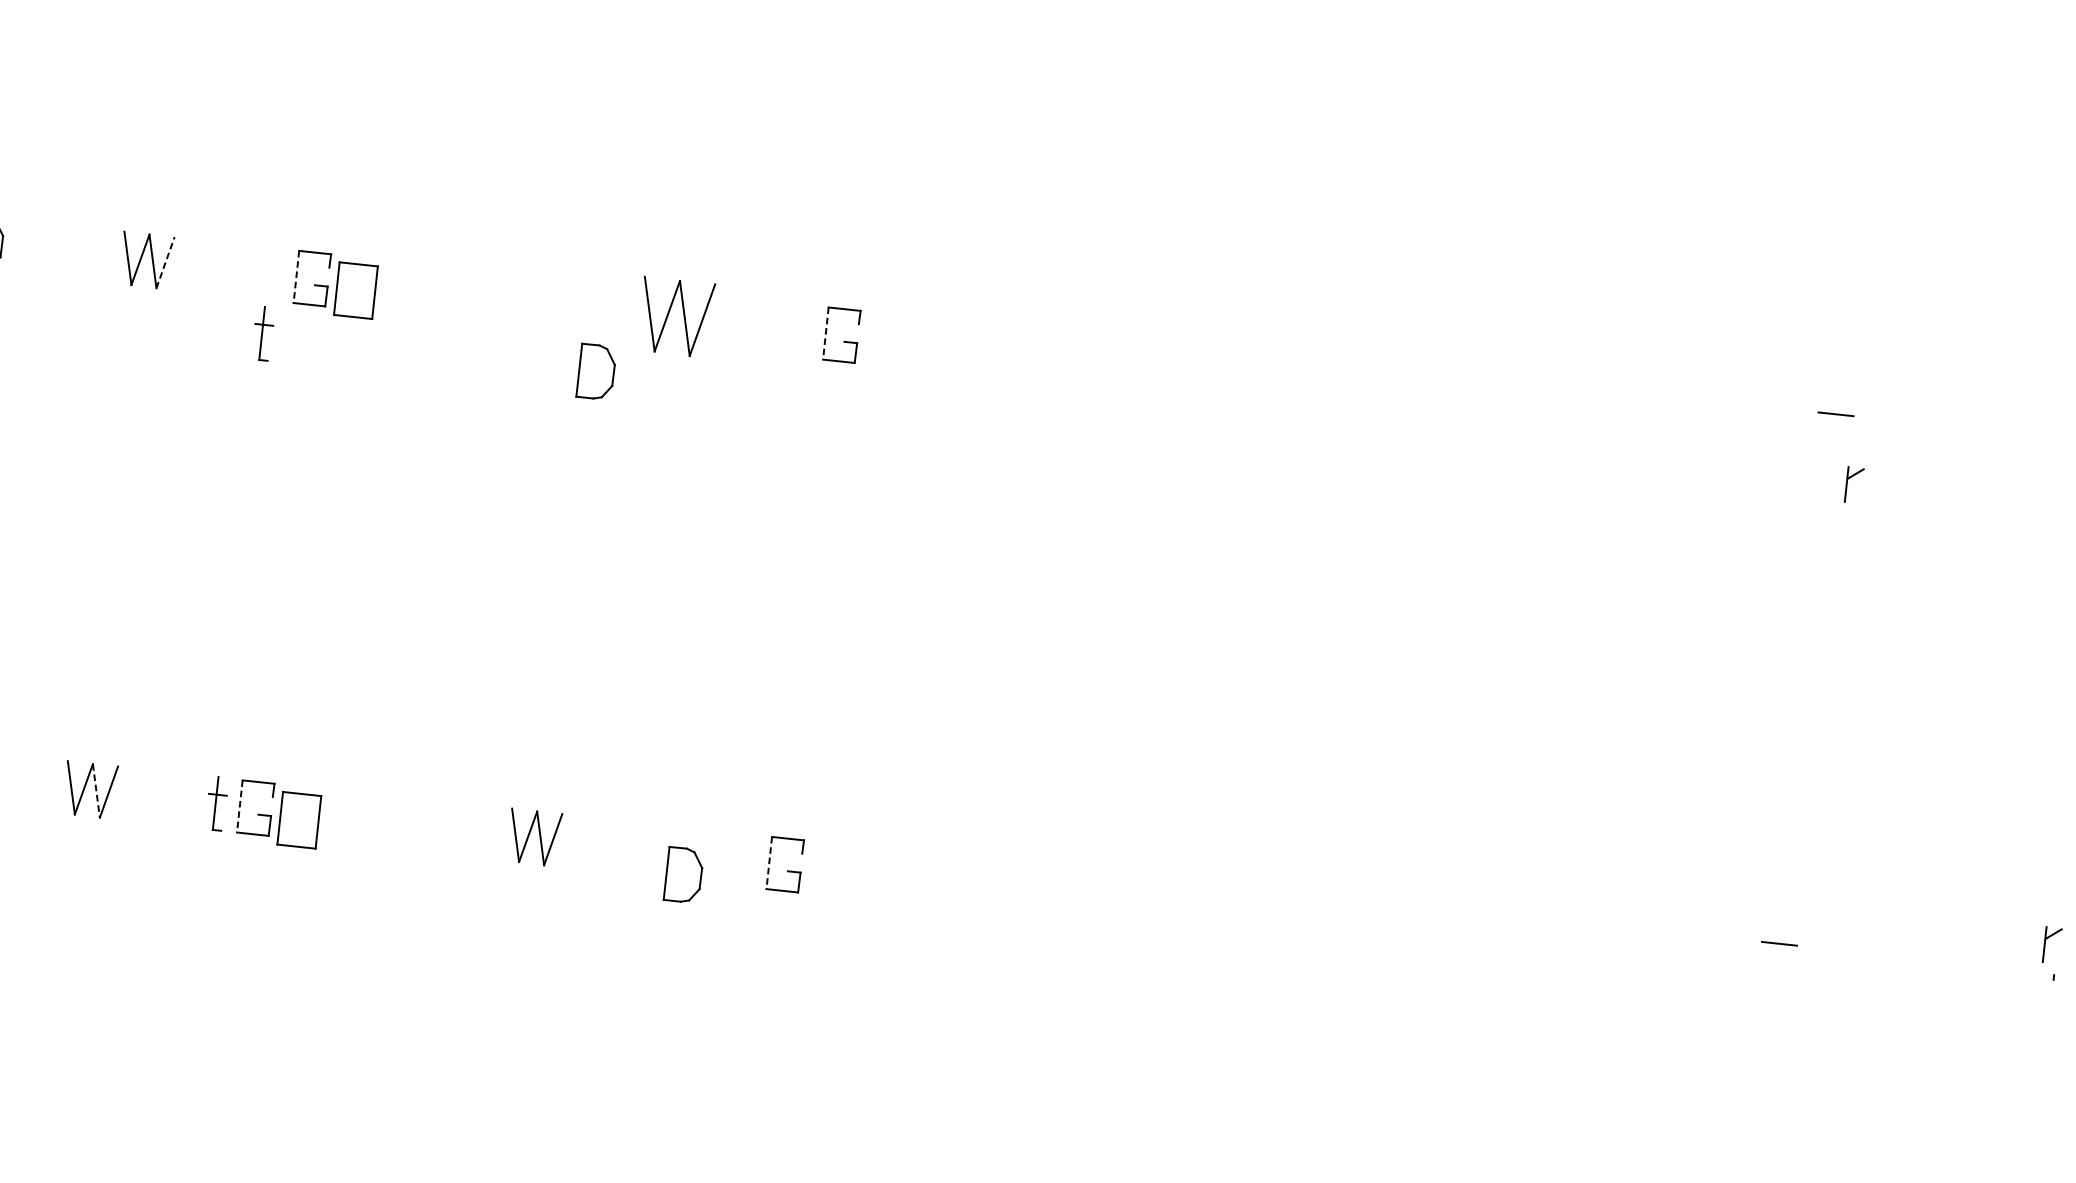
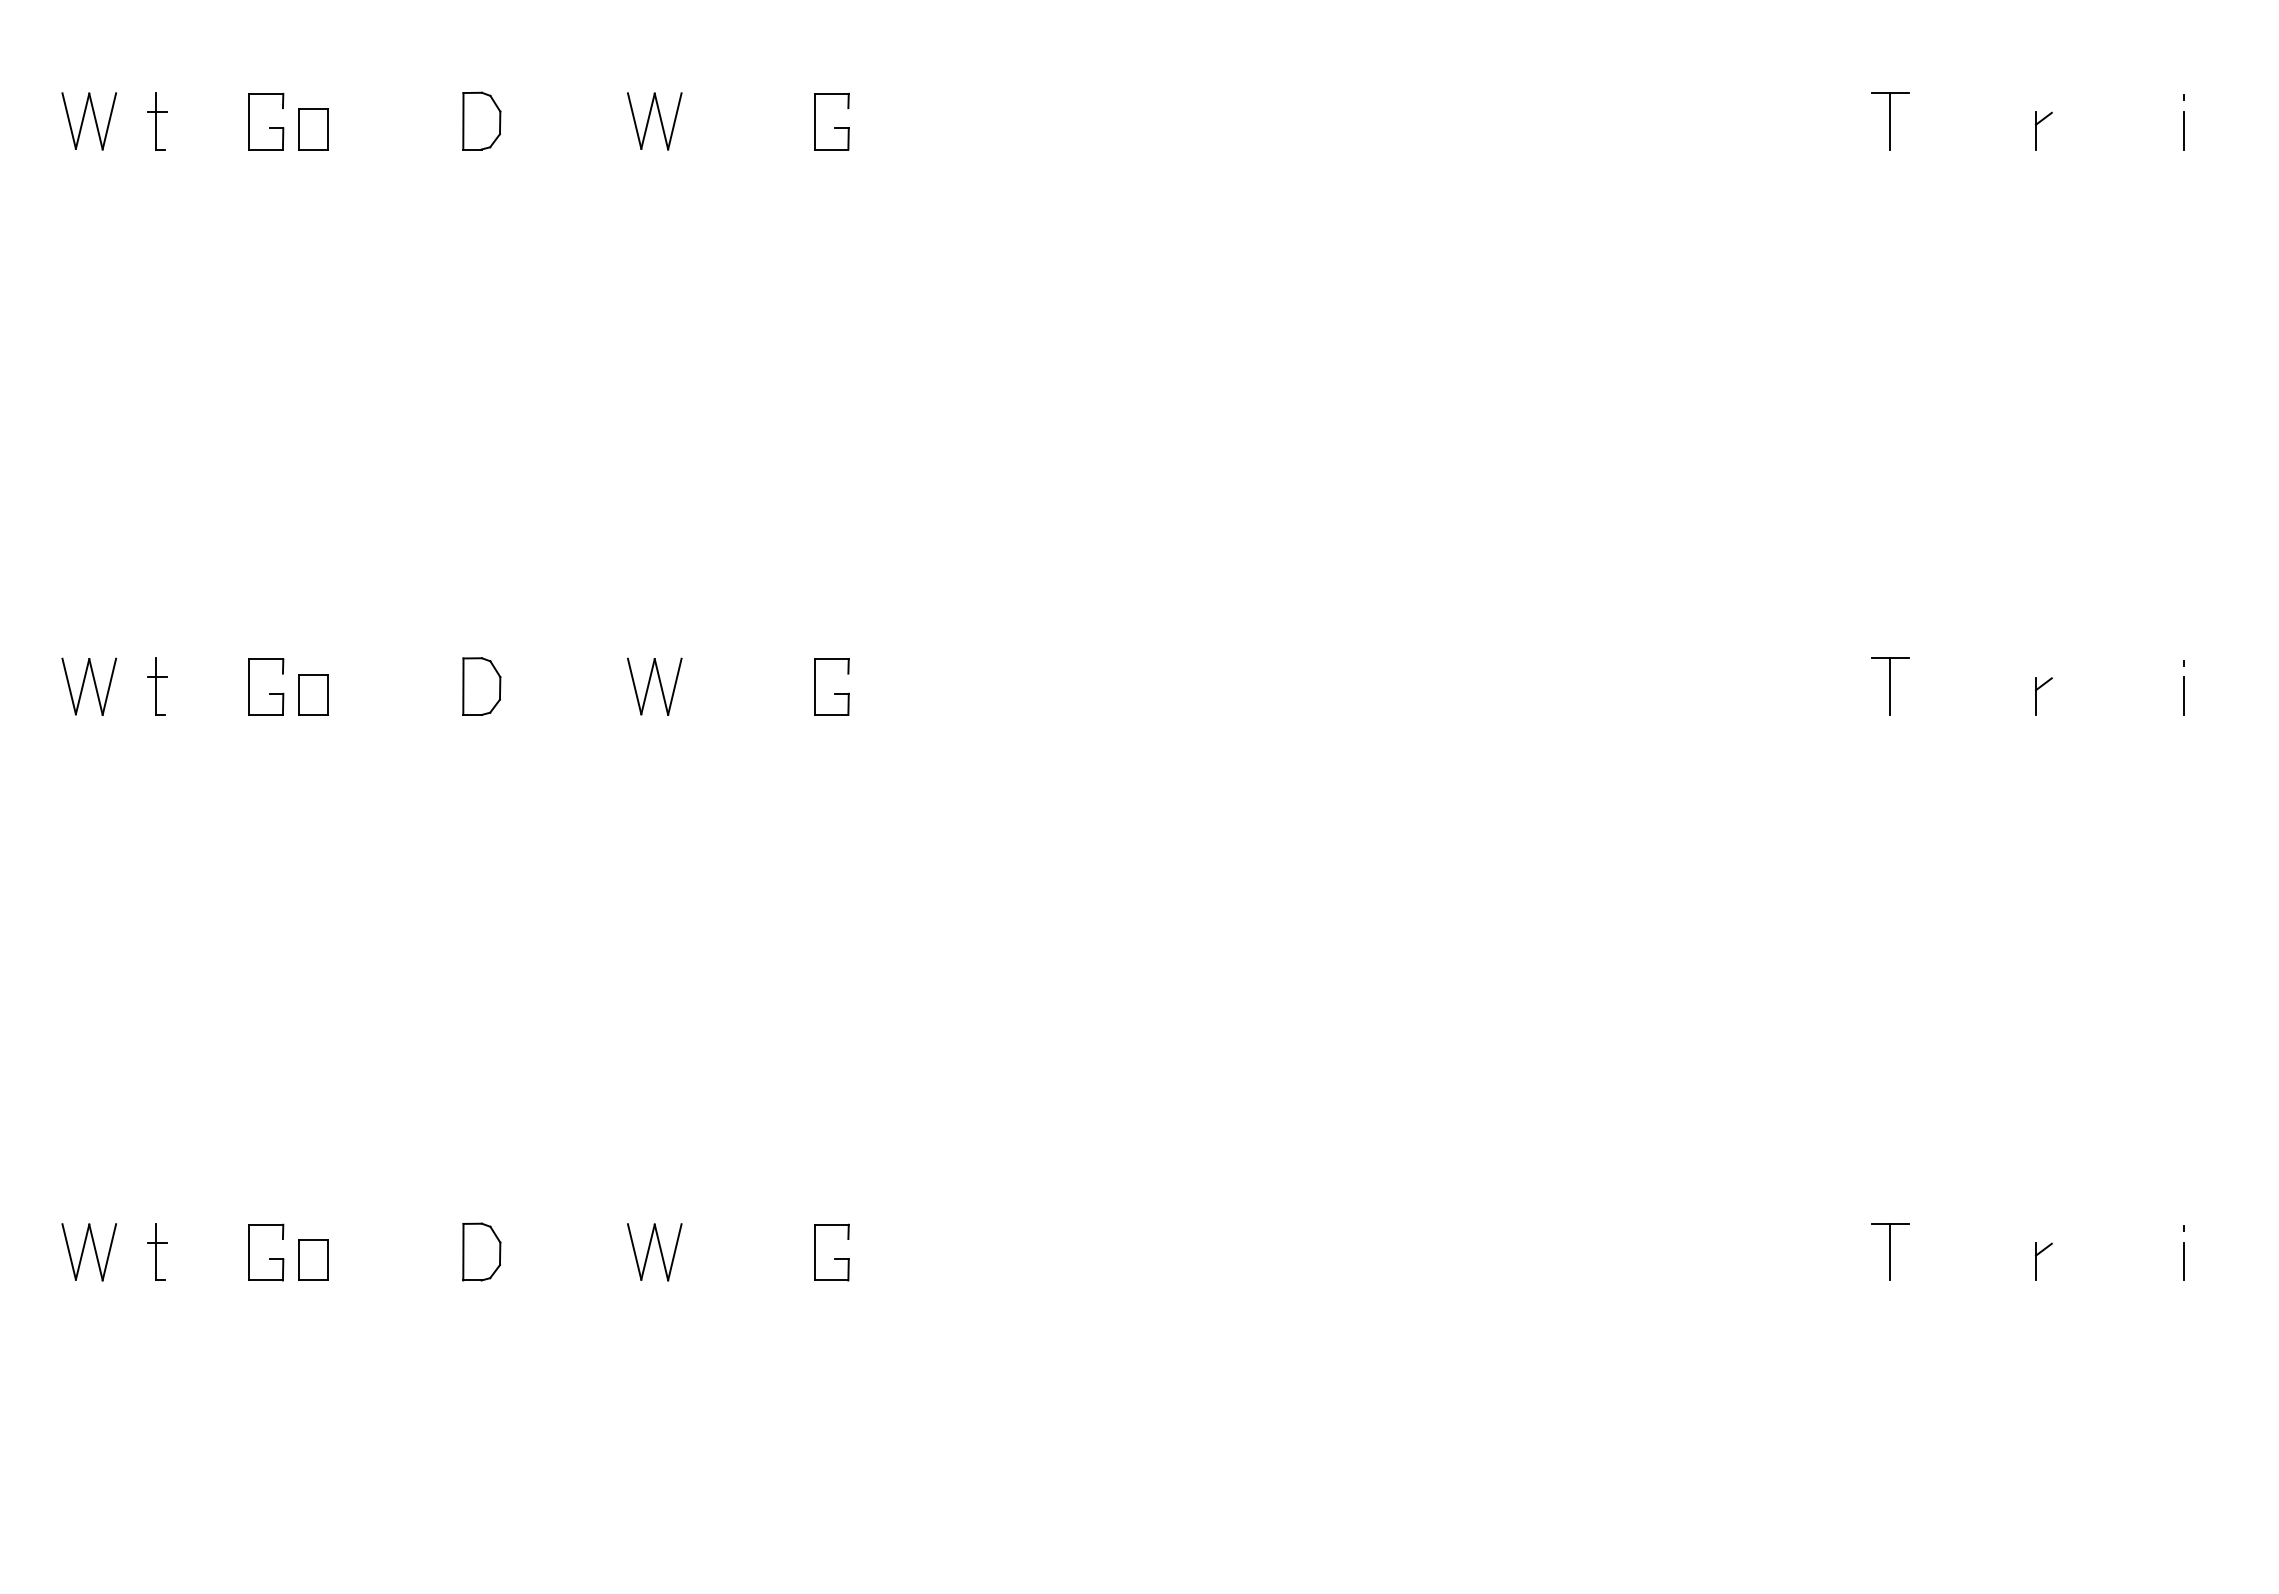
line: (165, 262) -> (109, 686), dashed -> solid
line: (296, 277) -> (249, 687), dashed -> solid
part: (355, 290) -> (313, 694), size x0.71
part: (675, 316) -> (654, 686), size x0.71
part: (263, 333) -> (157, 686), moved
line: (825, 333) -> (814, 687), dashed -> solid
part: (596, 371) -> (481, 686), moved
line: (1833, 440) -> (1890, 686), added
part: (1847, 484) -> (2036, 696), moved
line: (95, 790) -> (95, 1252), dashed -> solid
part: (216, 802) -> (157, 1251), moved
line: (240, 806) -> (249, 1252), dashed -> solid
part: (299, 819) -> (313, 1259), size x0.71
part: (534, 837) -> (654, 1252), moved
line: (769, 862) -> (814, 1252), dashed -> solid
part: (683, 874) -> (481, 1251), moved
part: (2045, 944) -> (2036, 1261), moved
line: (1776, 969) -> (1890, 1251), added
line: (2050, 1008) -> (2183, 1261), added

